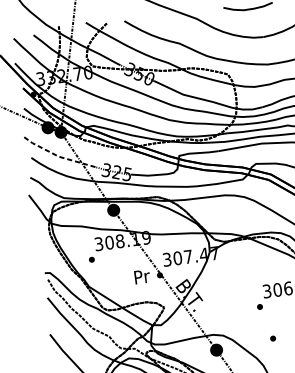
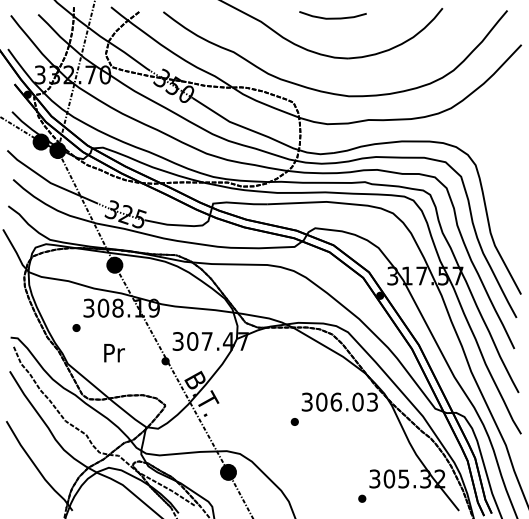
line: (57, 155) -> (49, 181), dashed -> solid
text: (142, 277) -> (114, 353), moved
part: (272, 338) -> (306, 466), removed

